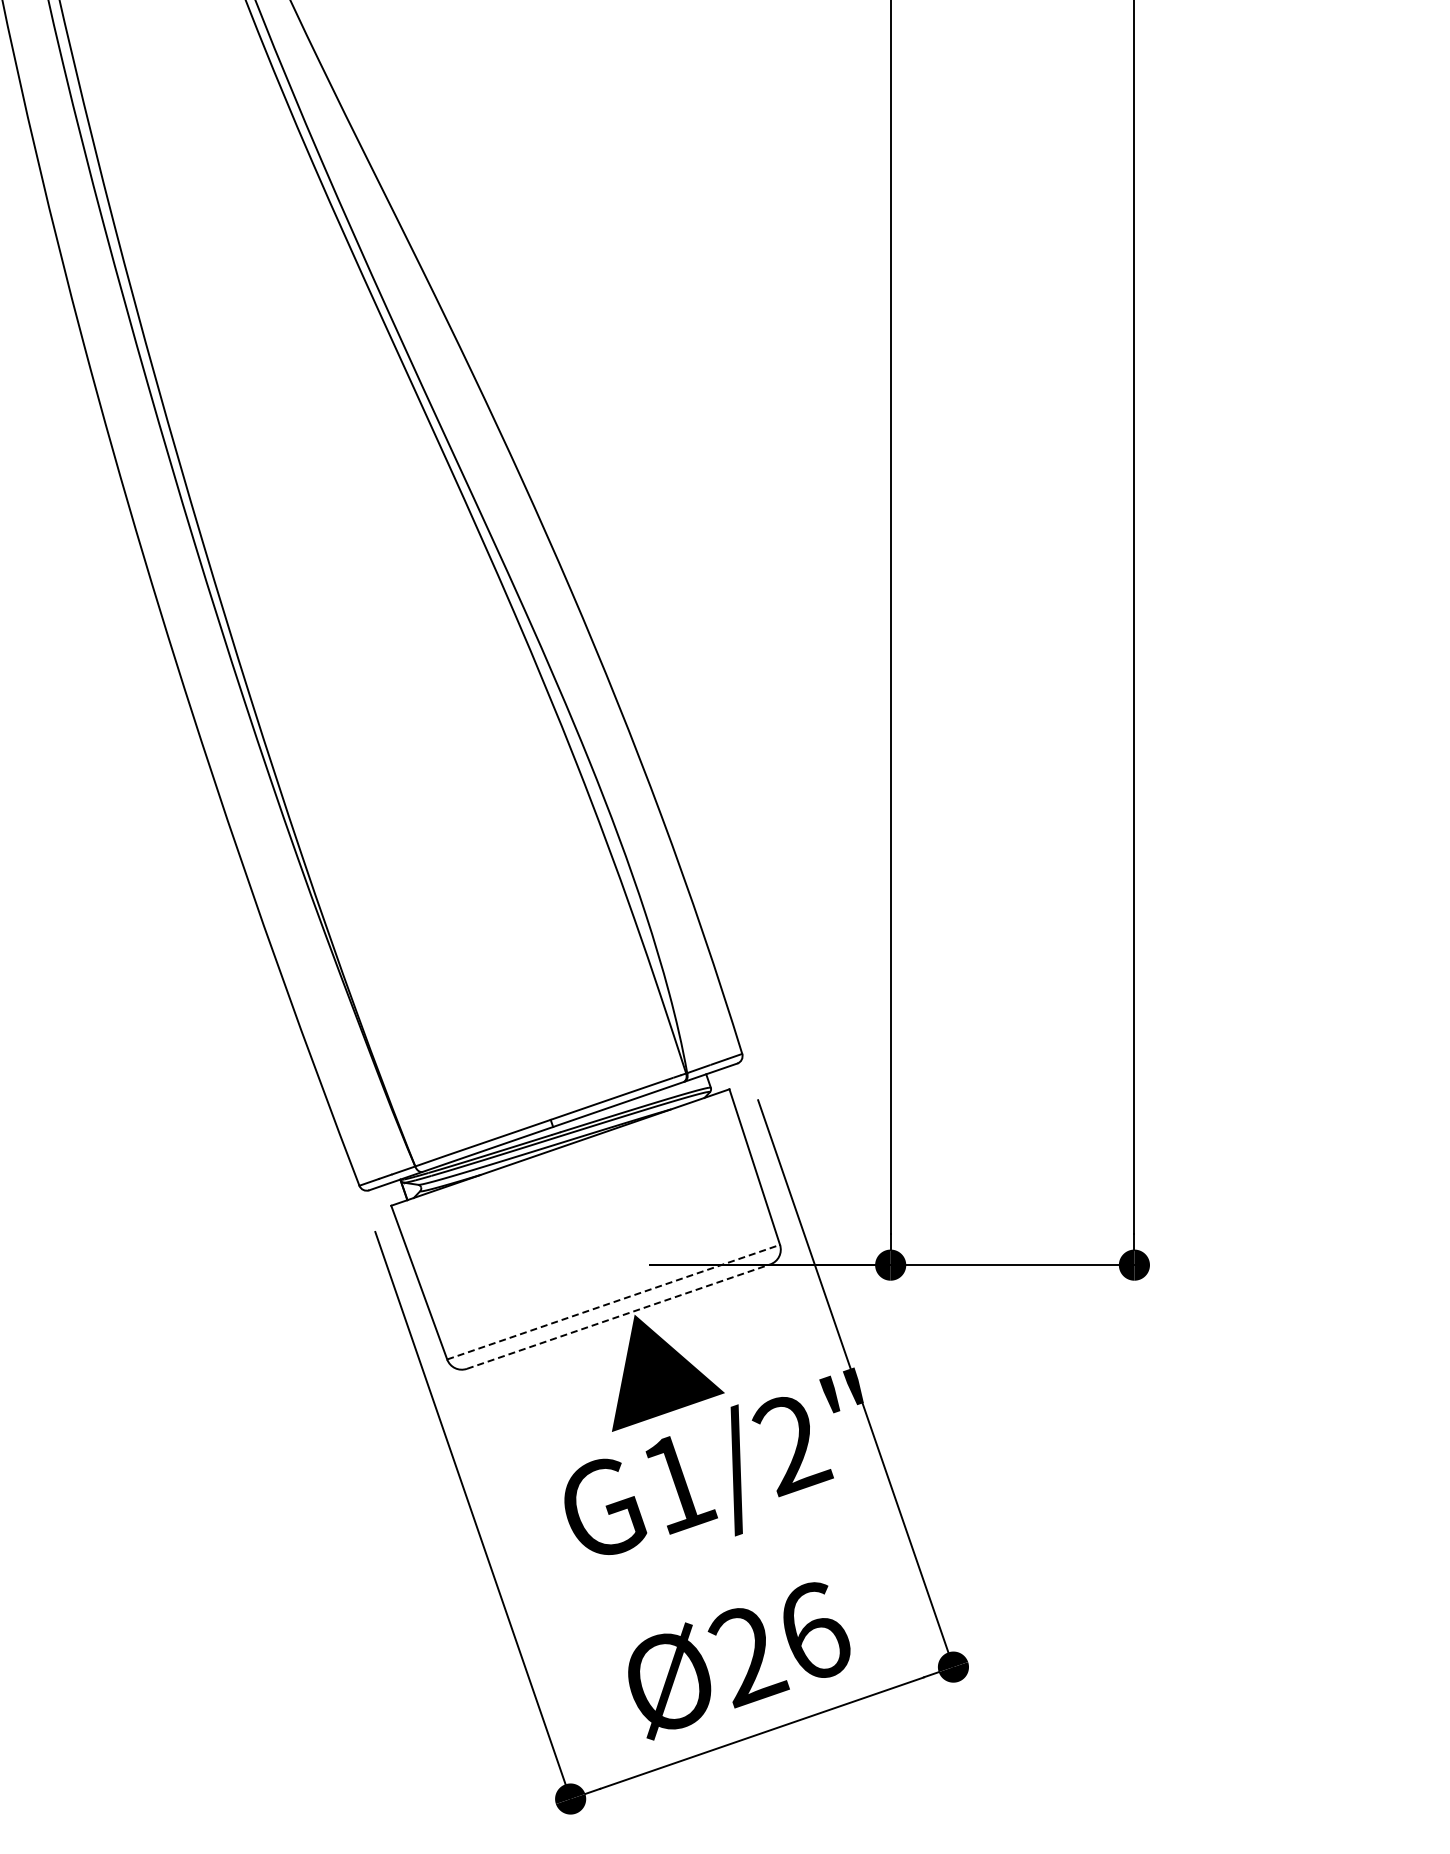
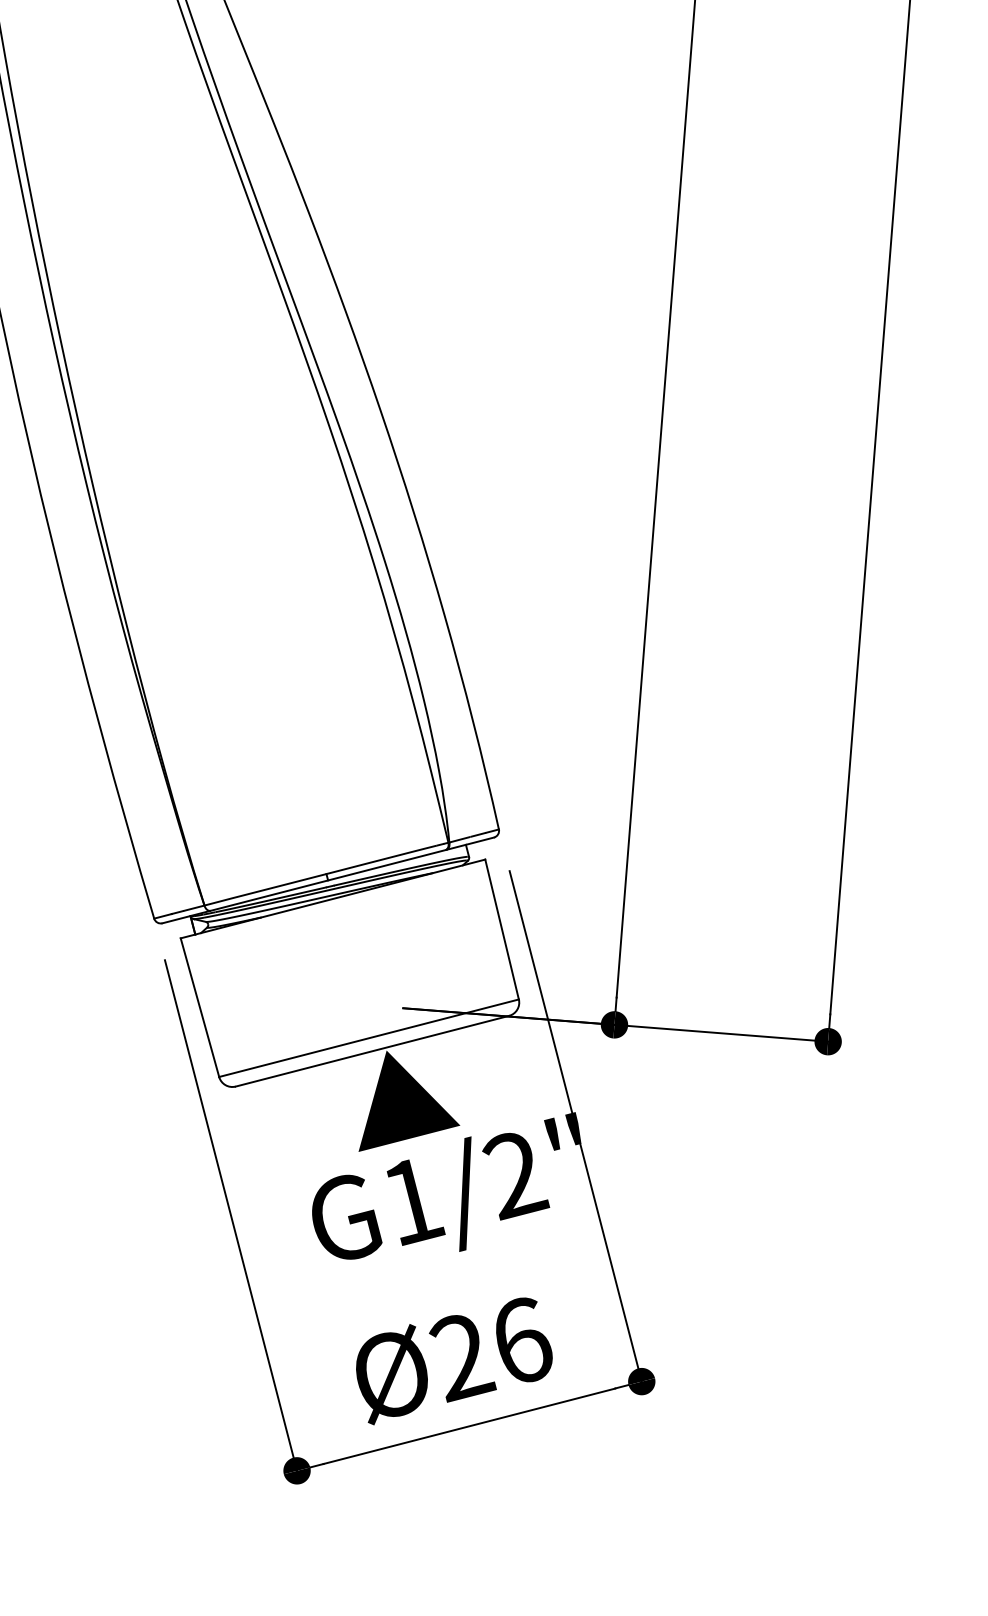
line: (613, 1302) -> (368, 1038), dashed -> solid
line: (619, 1316) -> (373, 1051), dashed -> solid

